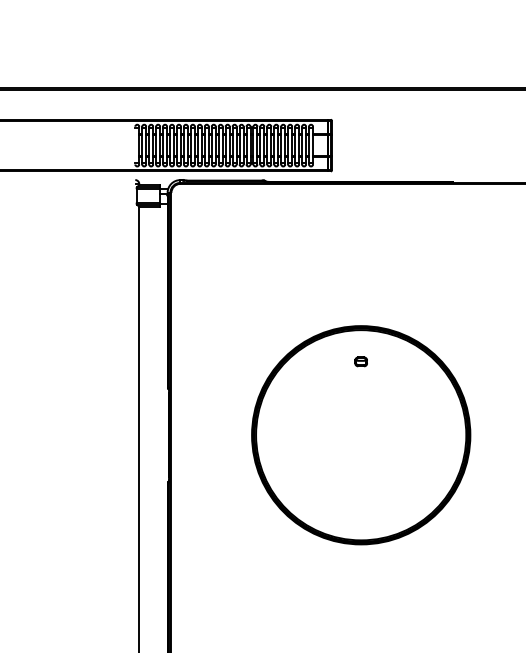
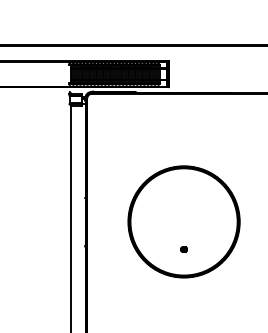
part: (360, 361) -> (183, 249), moved

